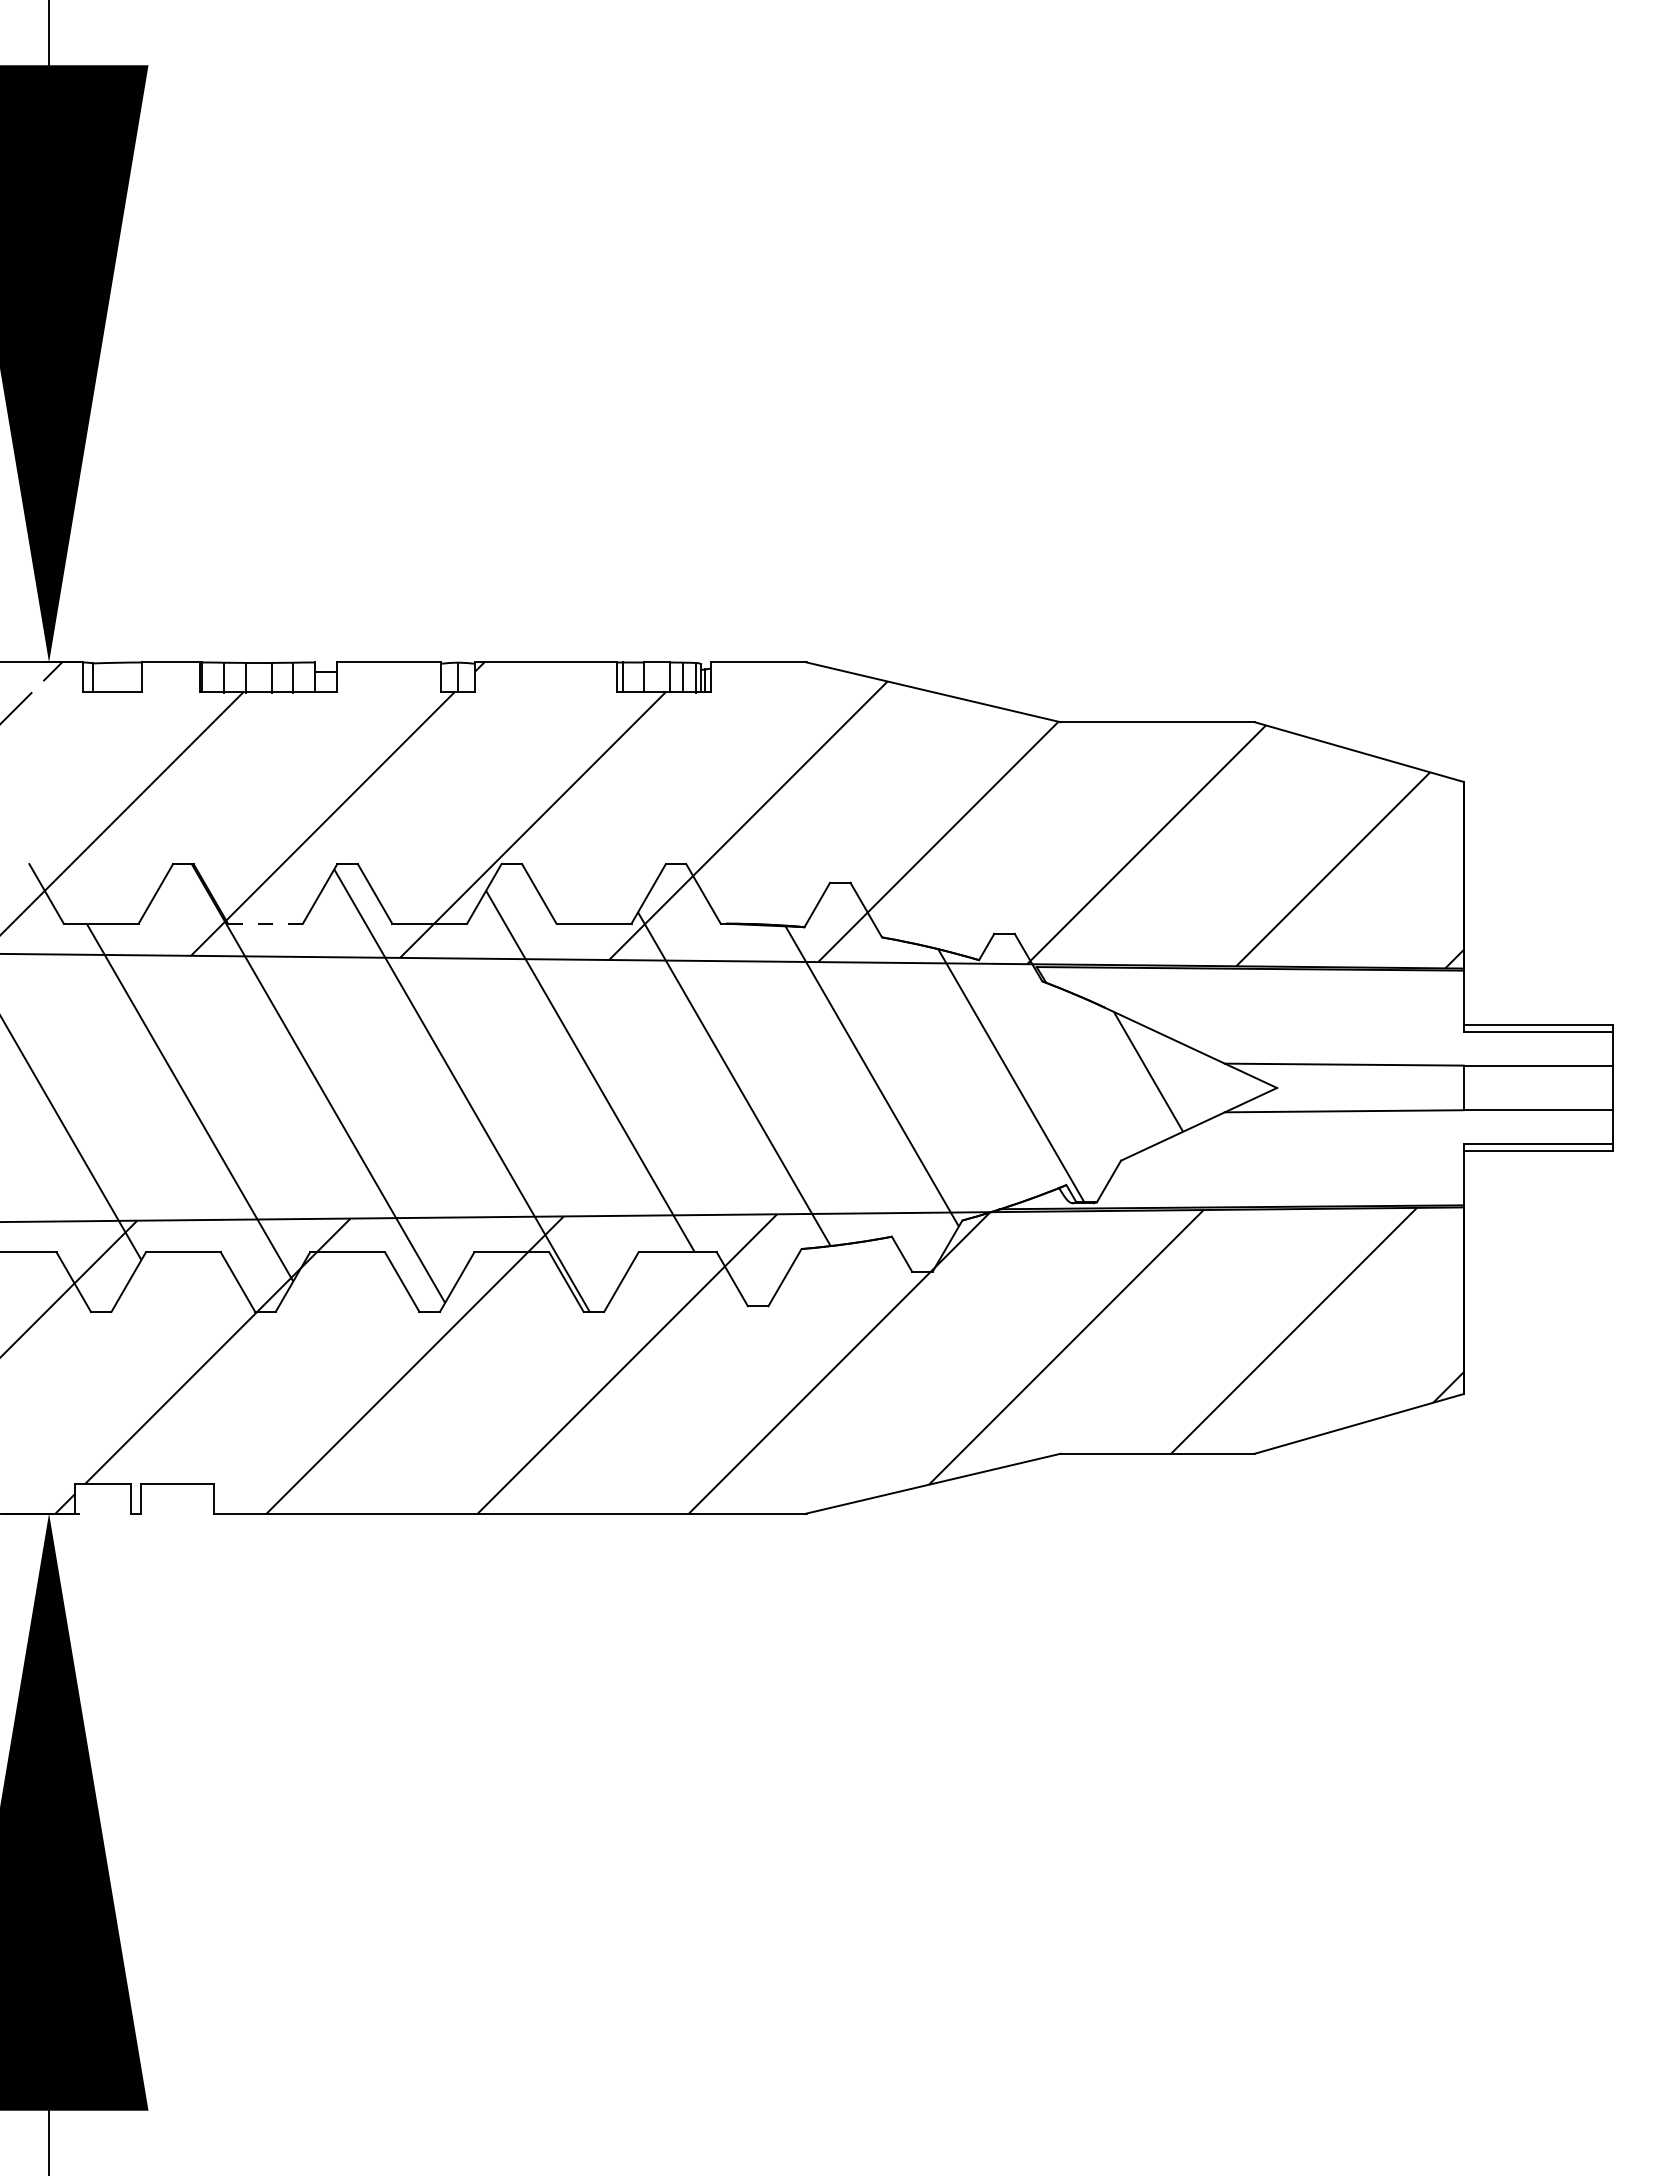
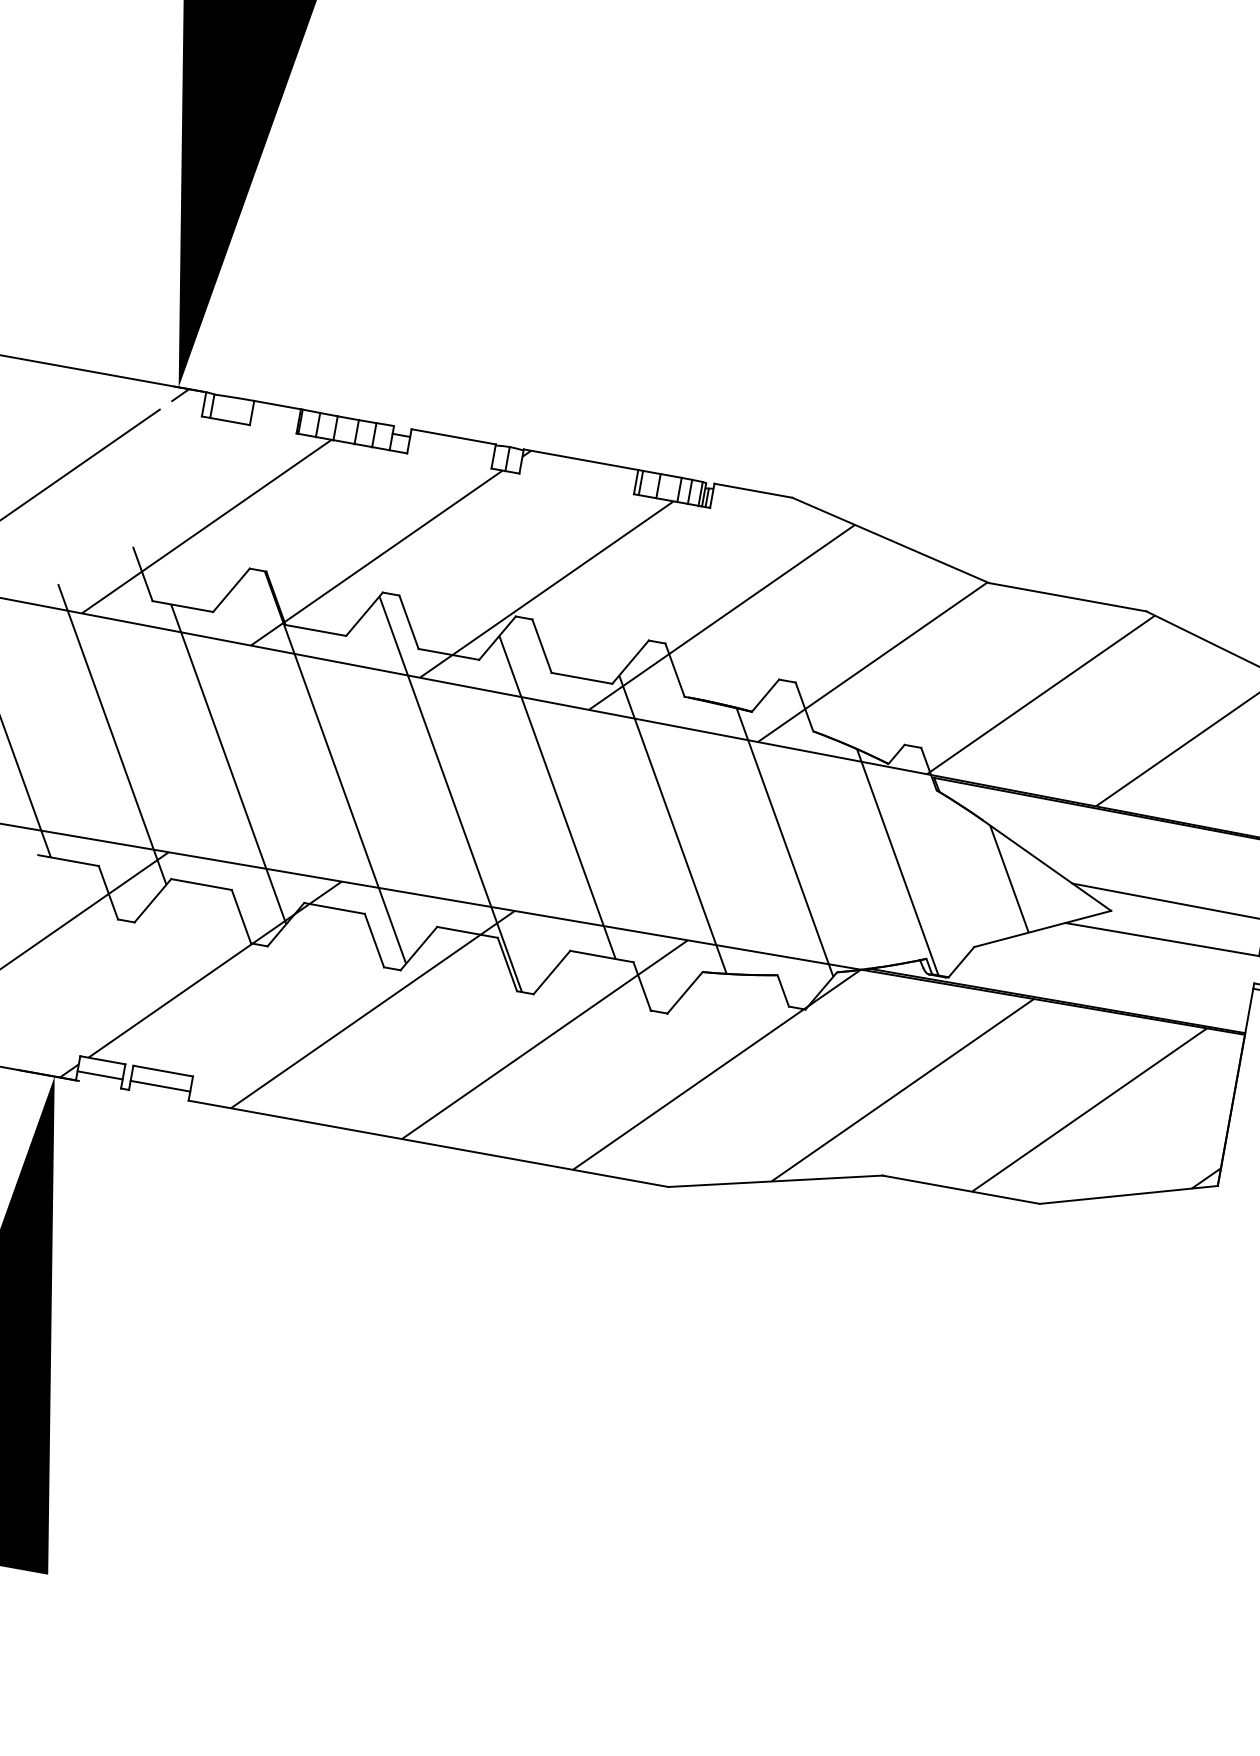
line: (265, 923) -> (315, 630), dashed -> solid
line: (103, 1502) -> (100, 1075), added
line: (177, 1502) -> (160, 1086), added

